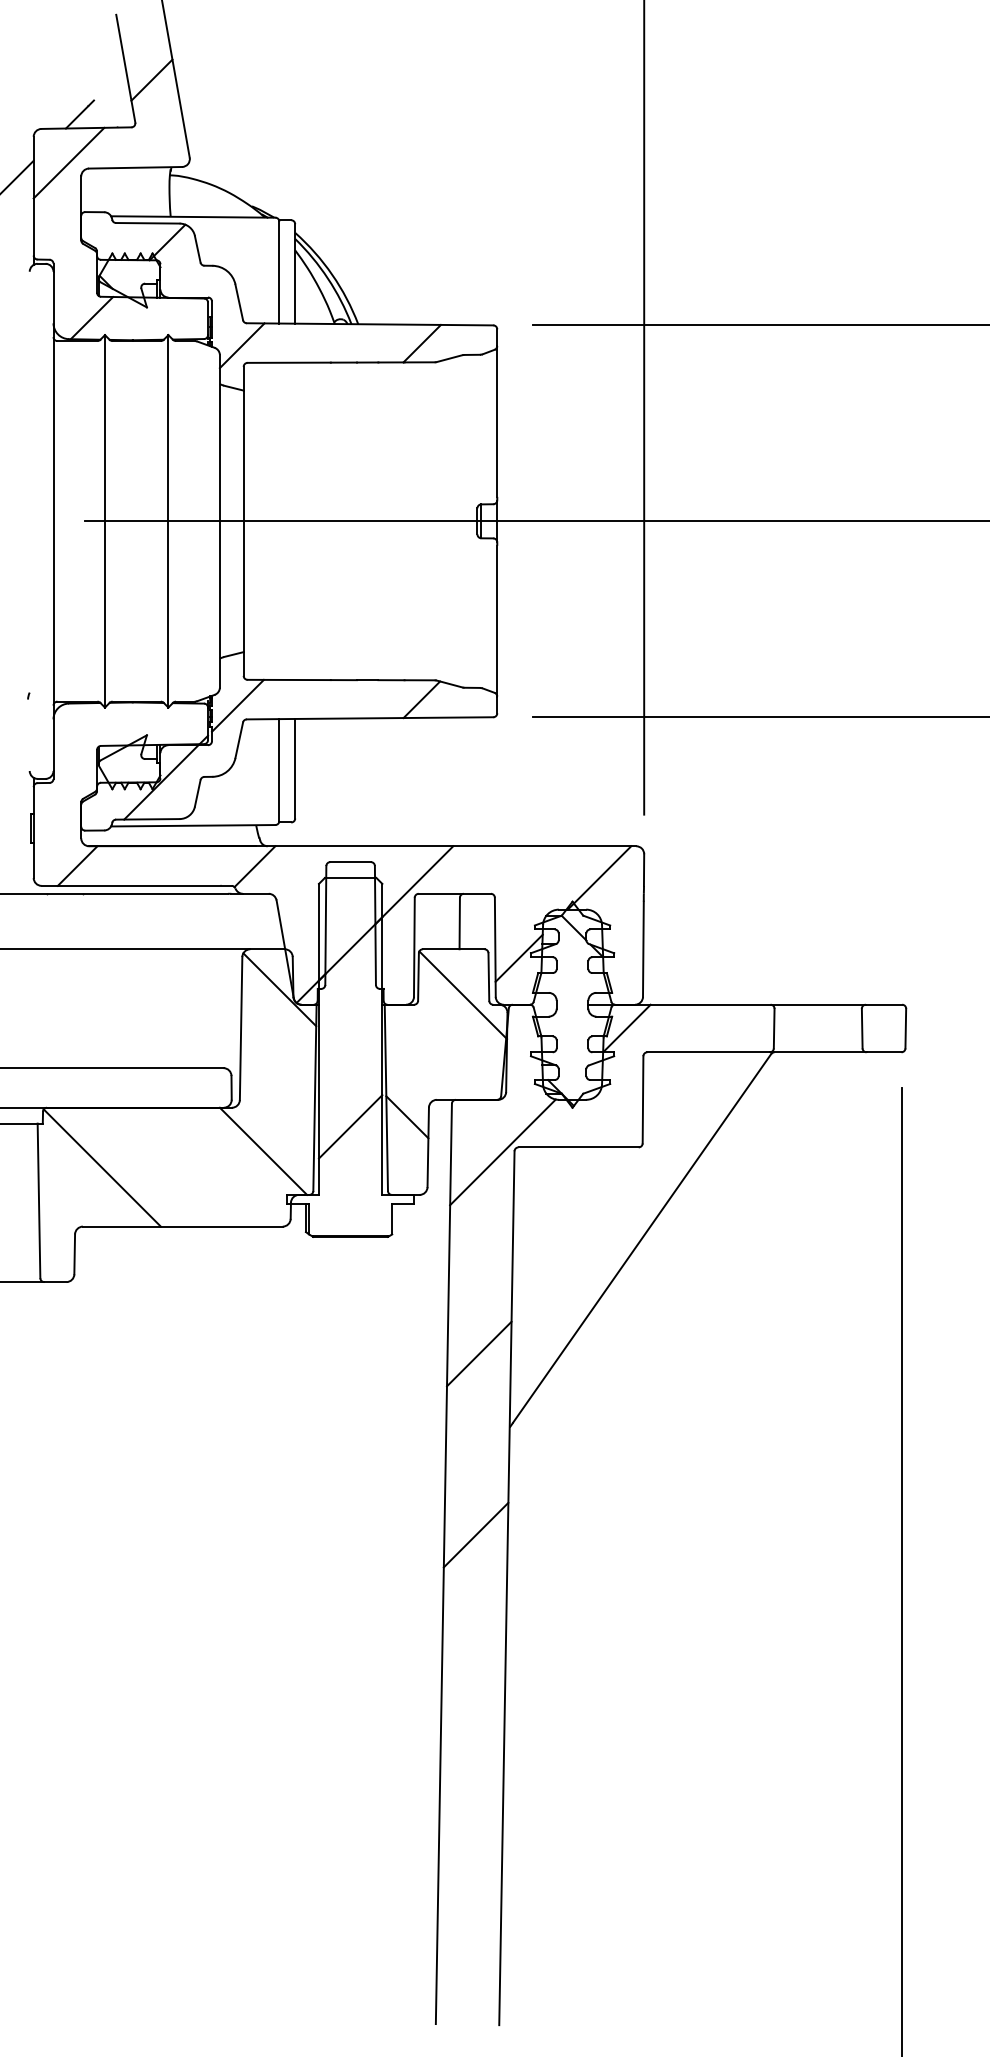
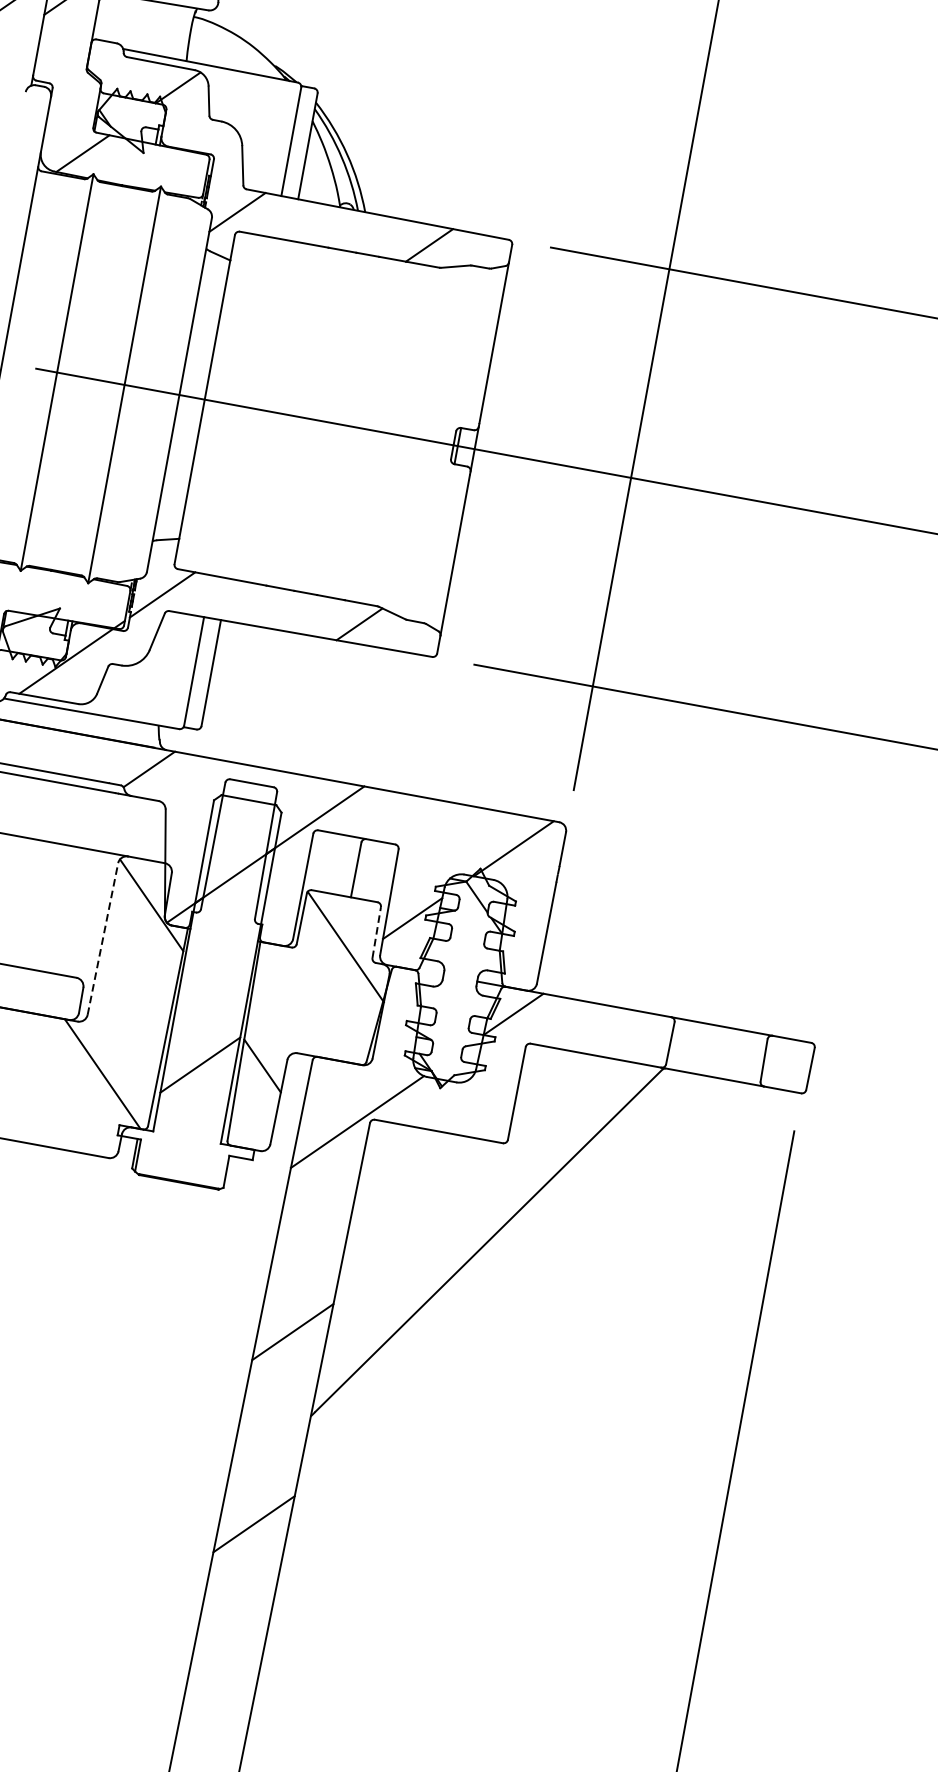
line: (488, 977) -> (376, 933), solid -> dashed
line: (241, 1028) -> (103, 939), solid -> dashed

